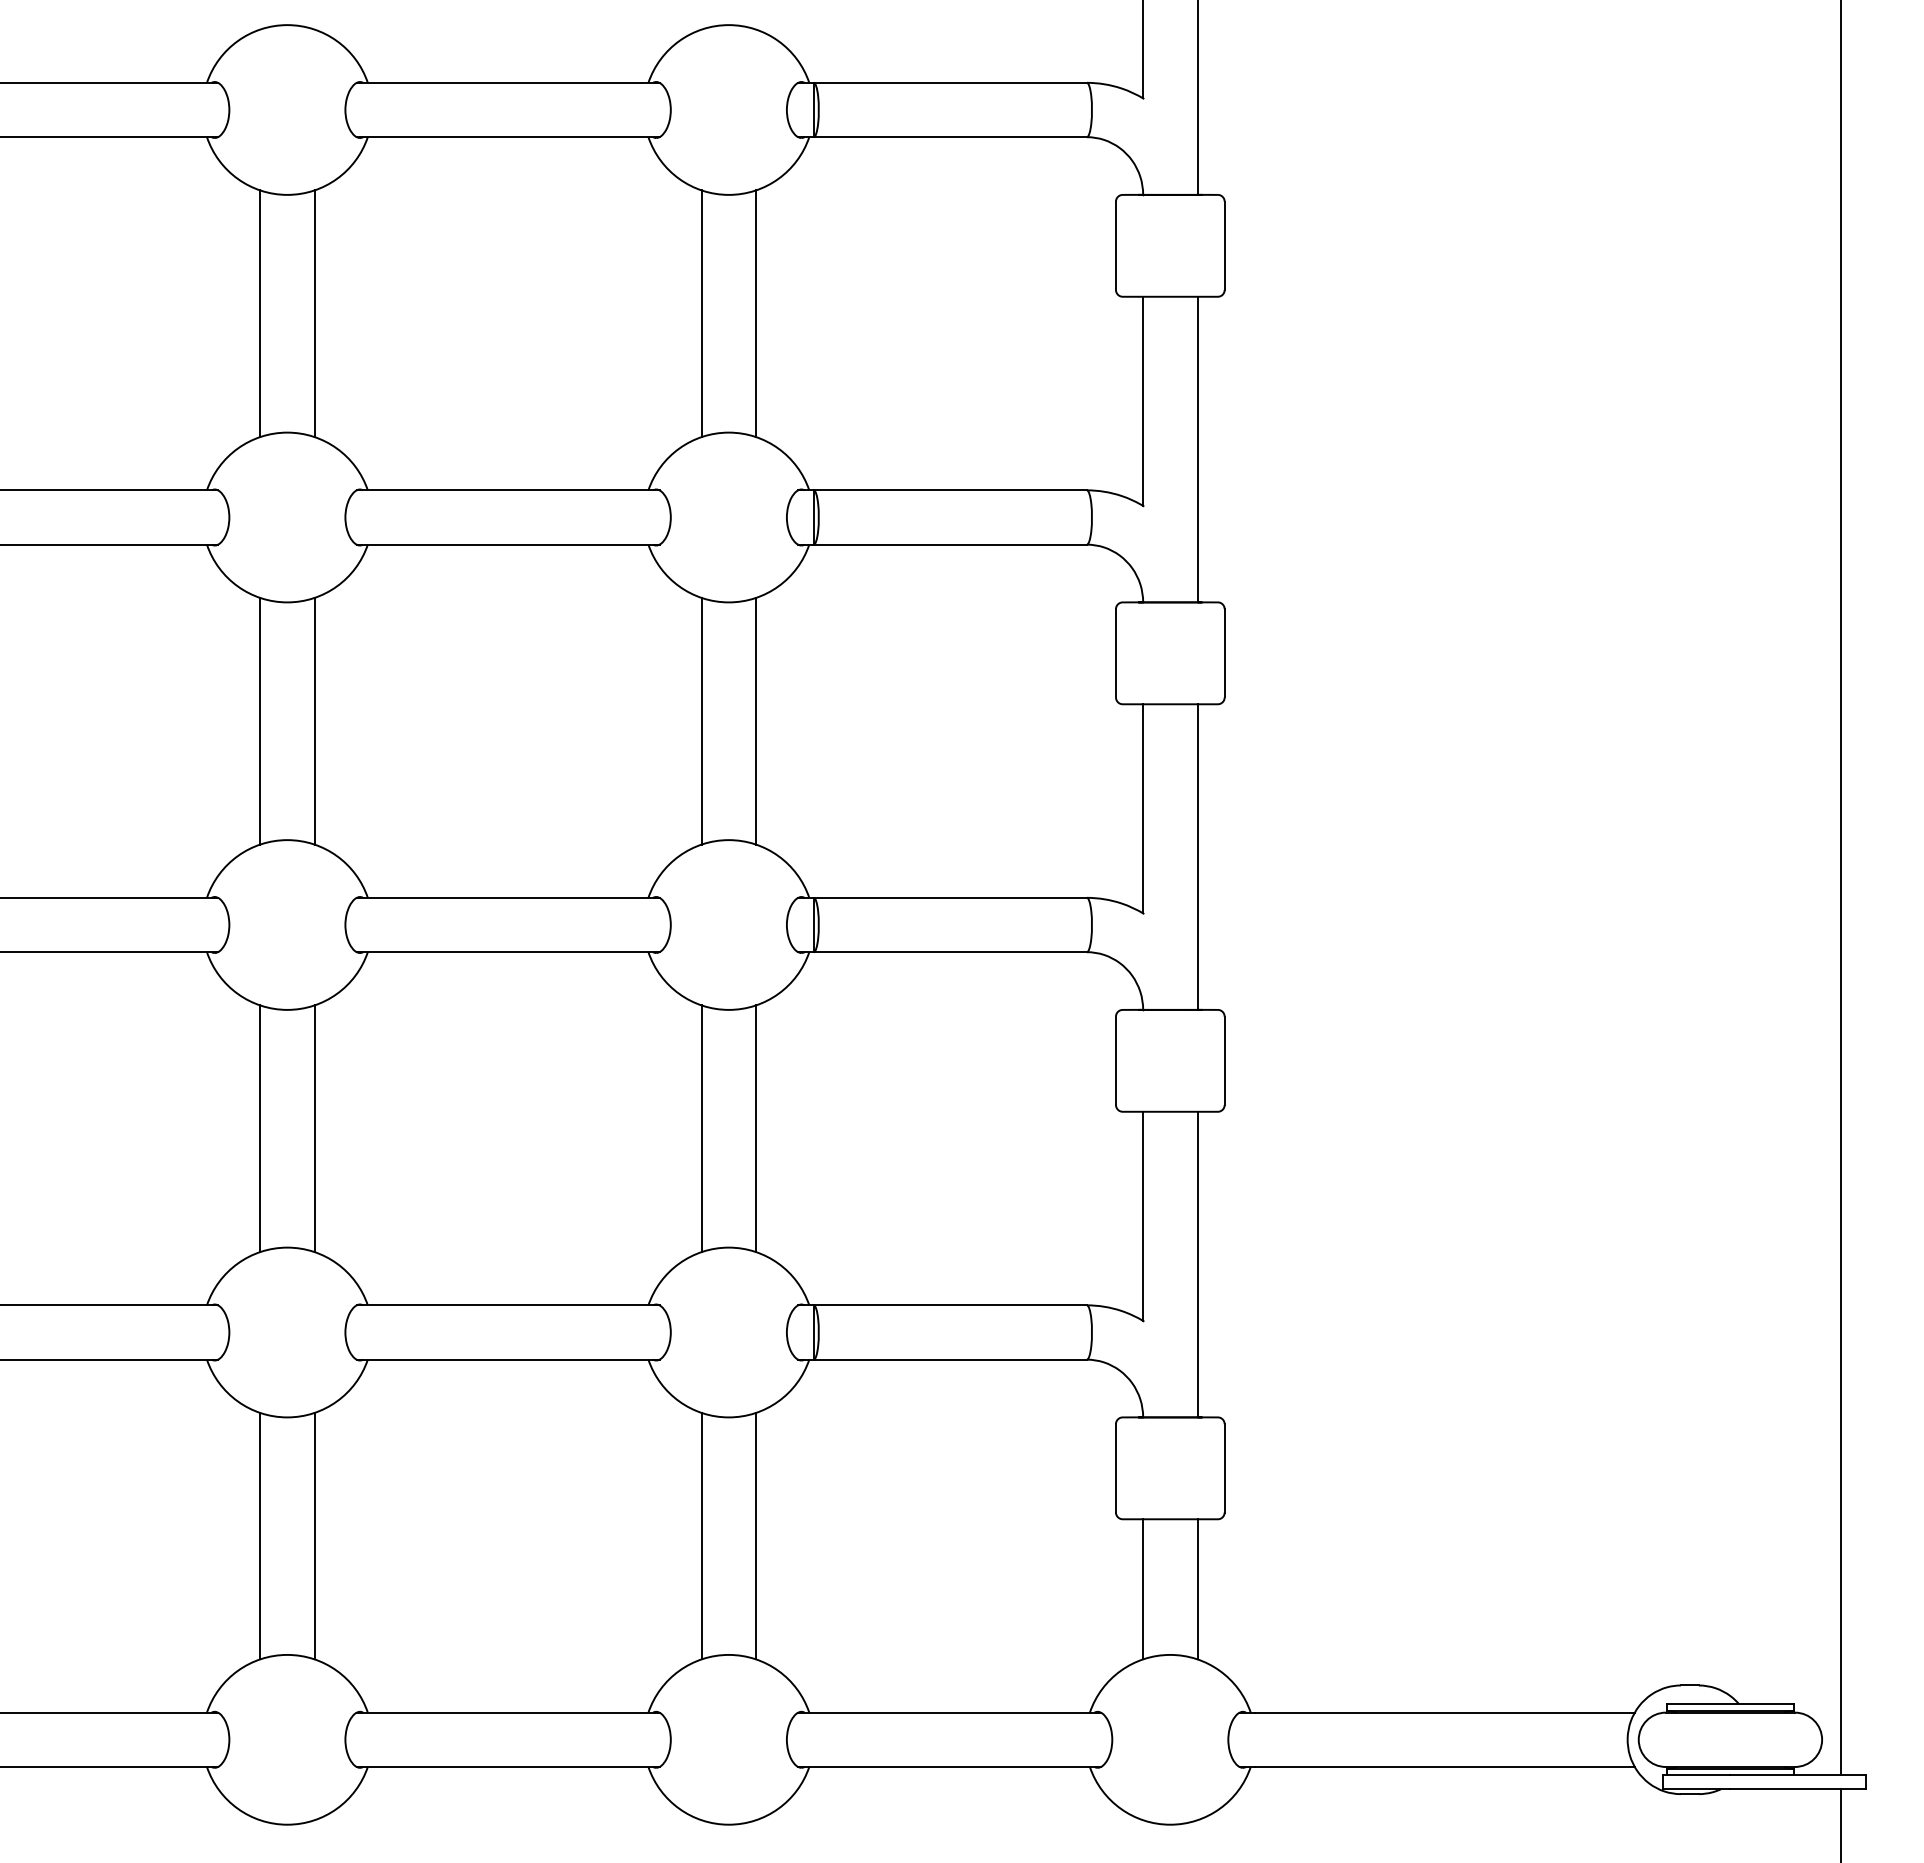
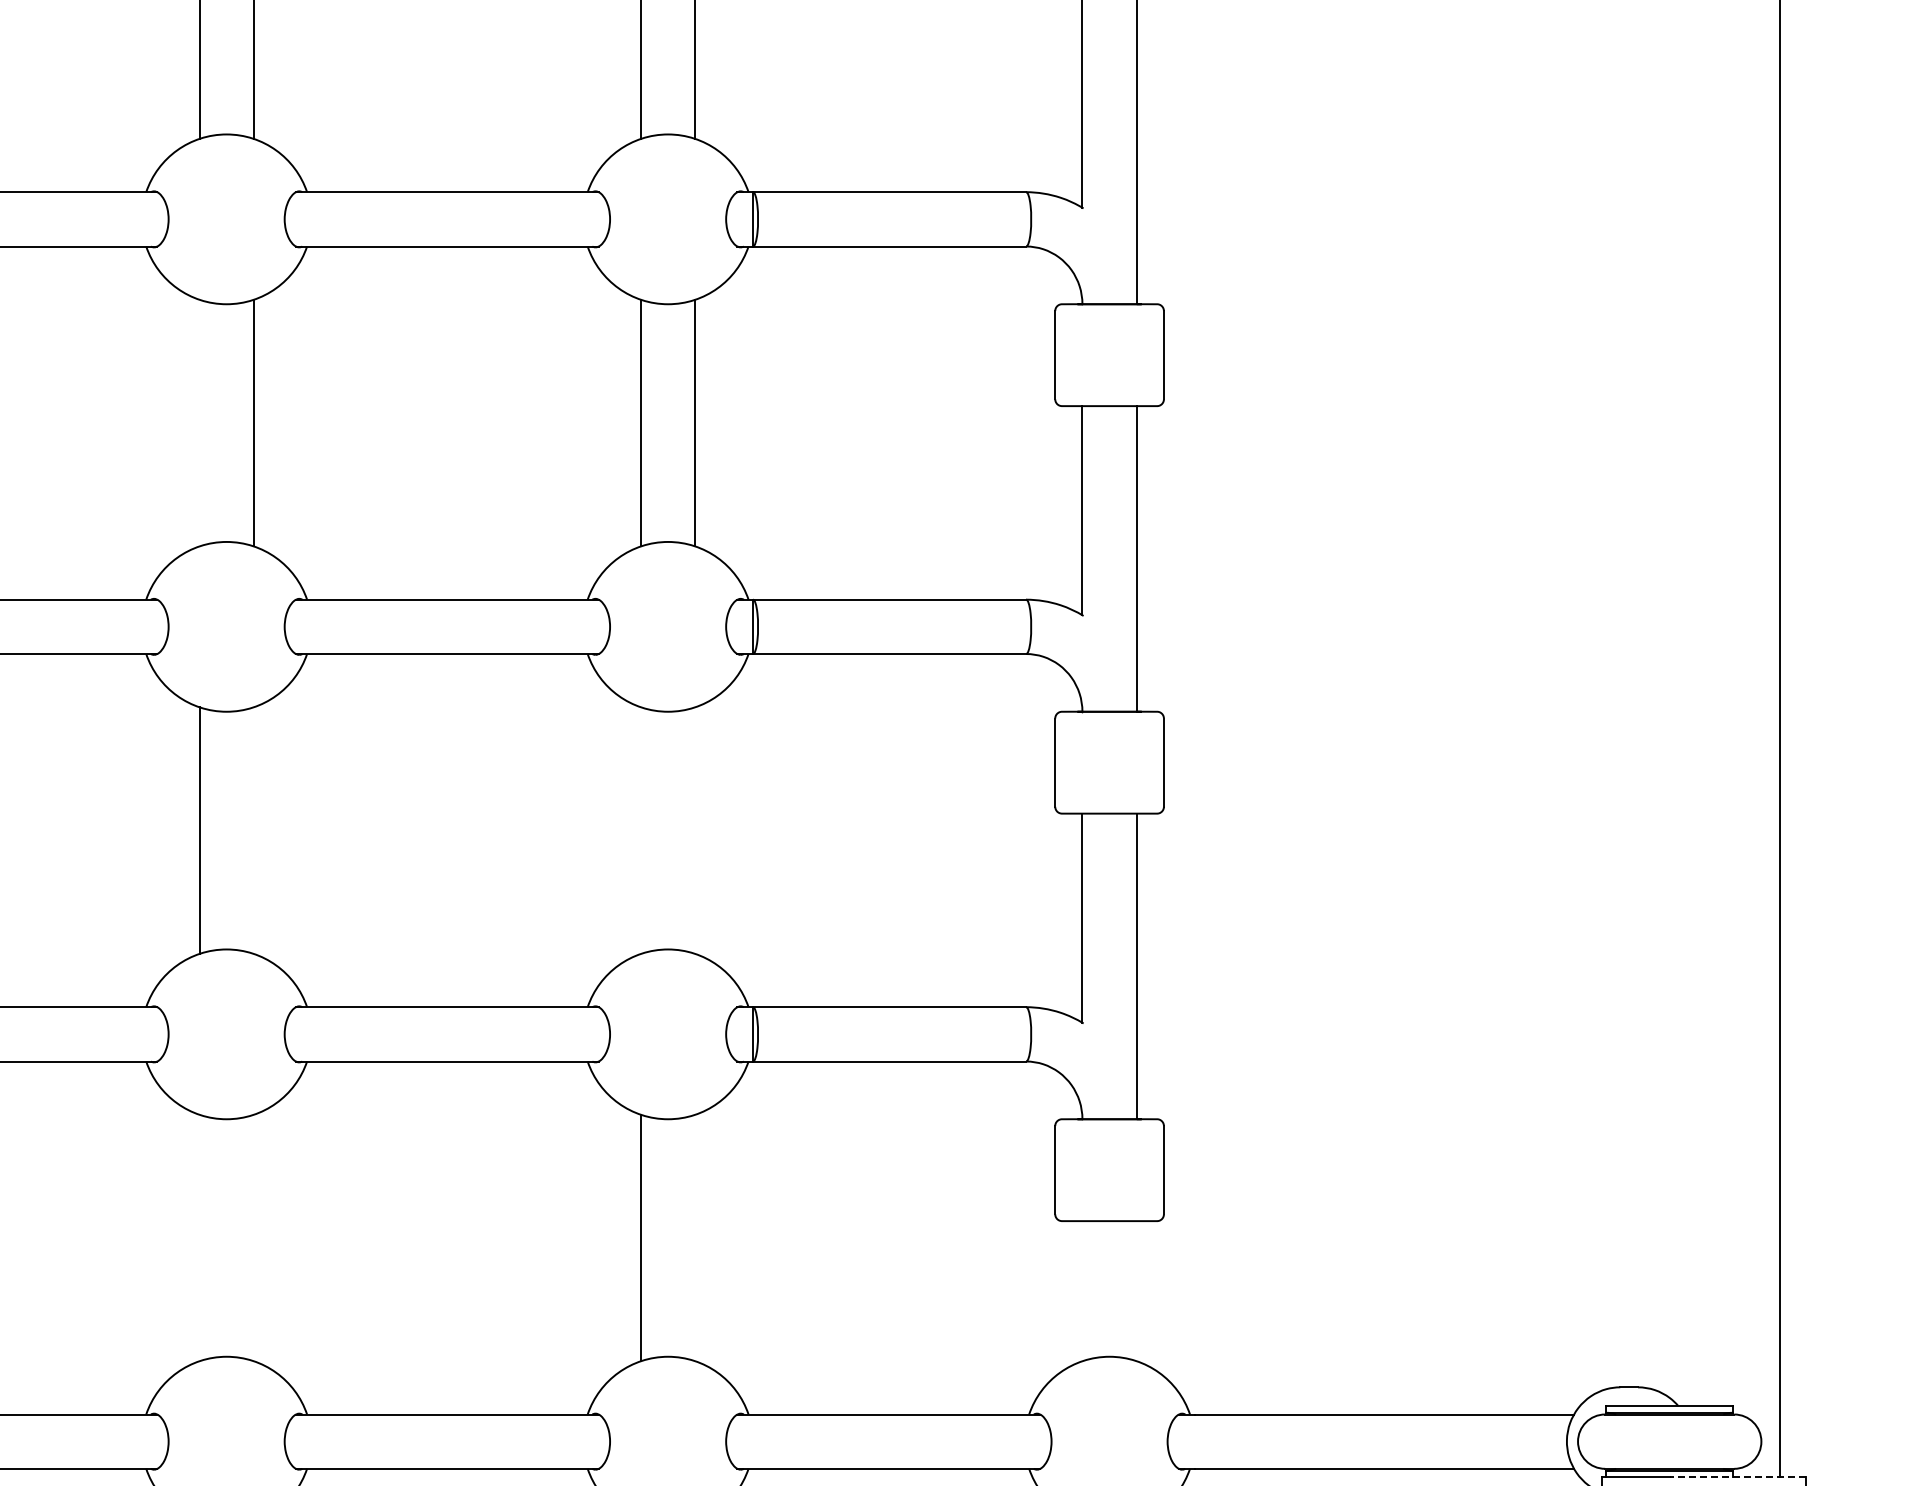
line: (260, 720) -> (199, 422), removed
line: (314, 1128) -> (253, 830), removed
line: (701, 1128) -> (640, 830), removed
line: (756, 1128) -> (695, 830), removed
line: (260, 1535) -> (199, 1237), removed
line: (314, 1535) -> (253, 1237), removed
line: (756, 1535) -> (695, 1237), removed
line: (1143, 1589) -> (1082, 1291), removed
line: (1197, 1589) -> (1136, 1291), removed
line: (1798, 1775) -> (1737, 1477), solid -> dashed

